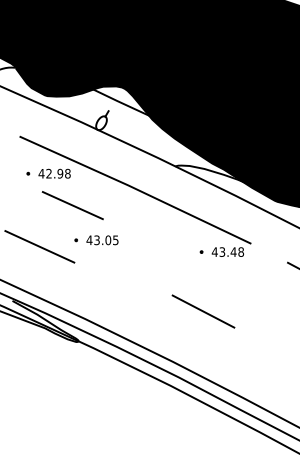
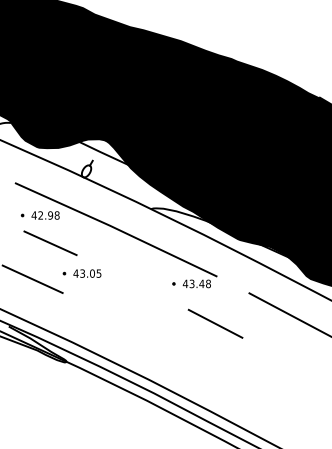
line: (72, 204) -> (50, 242), moved
line: (203, 311) -> (215, 323), moved

